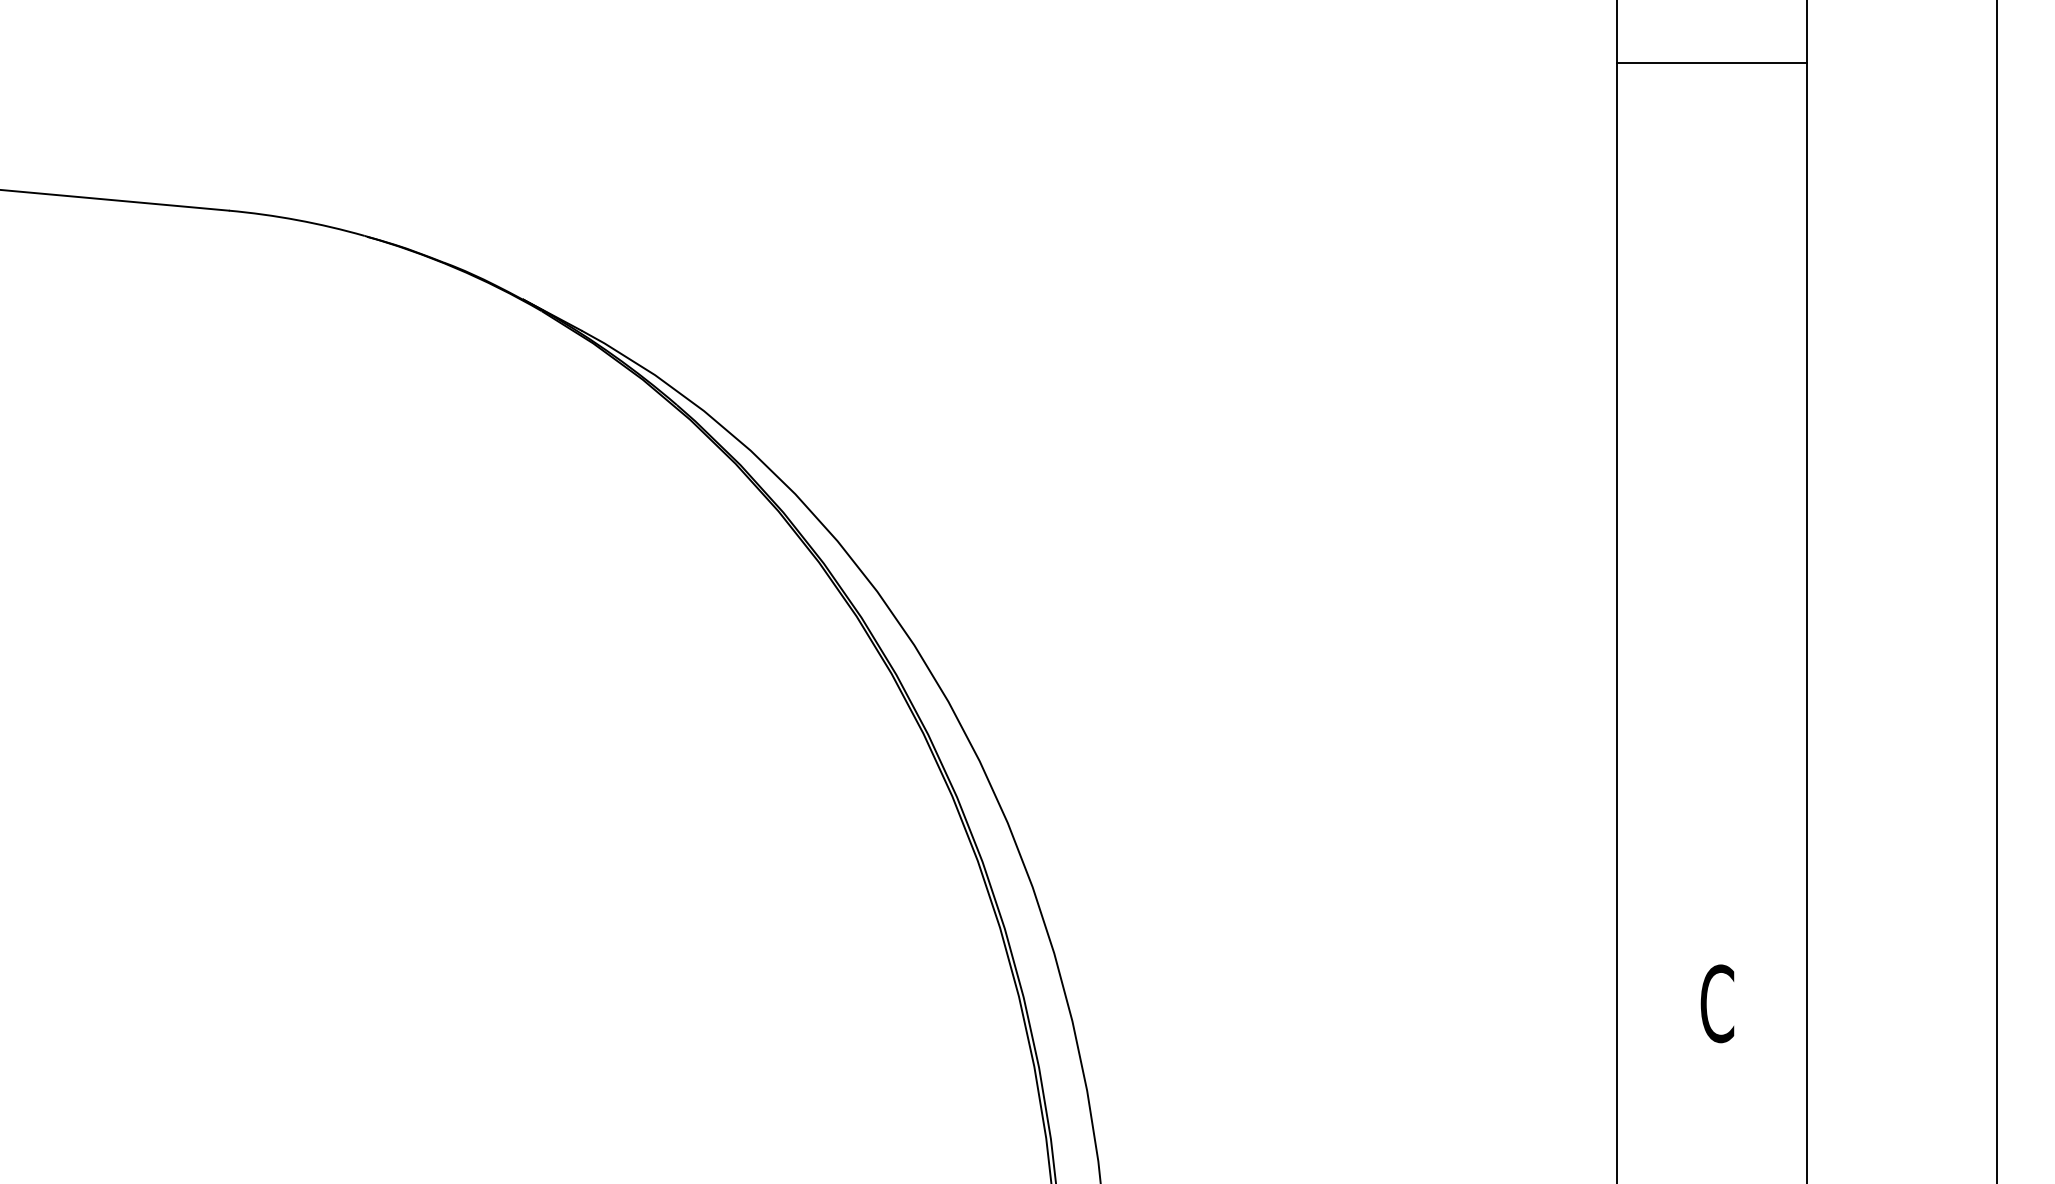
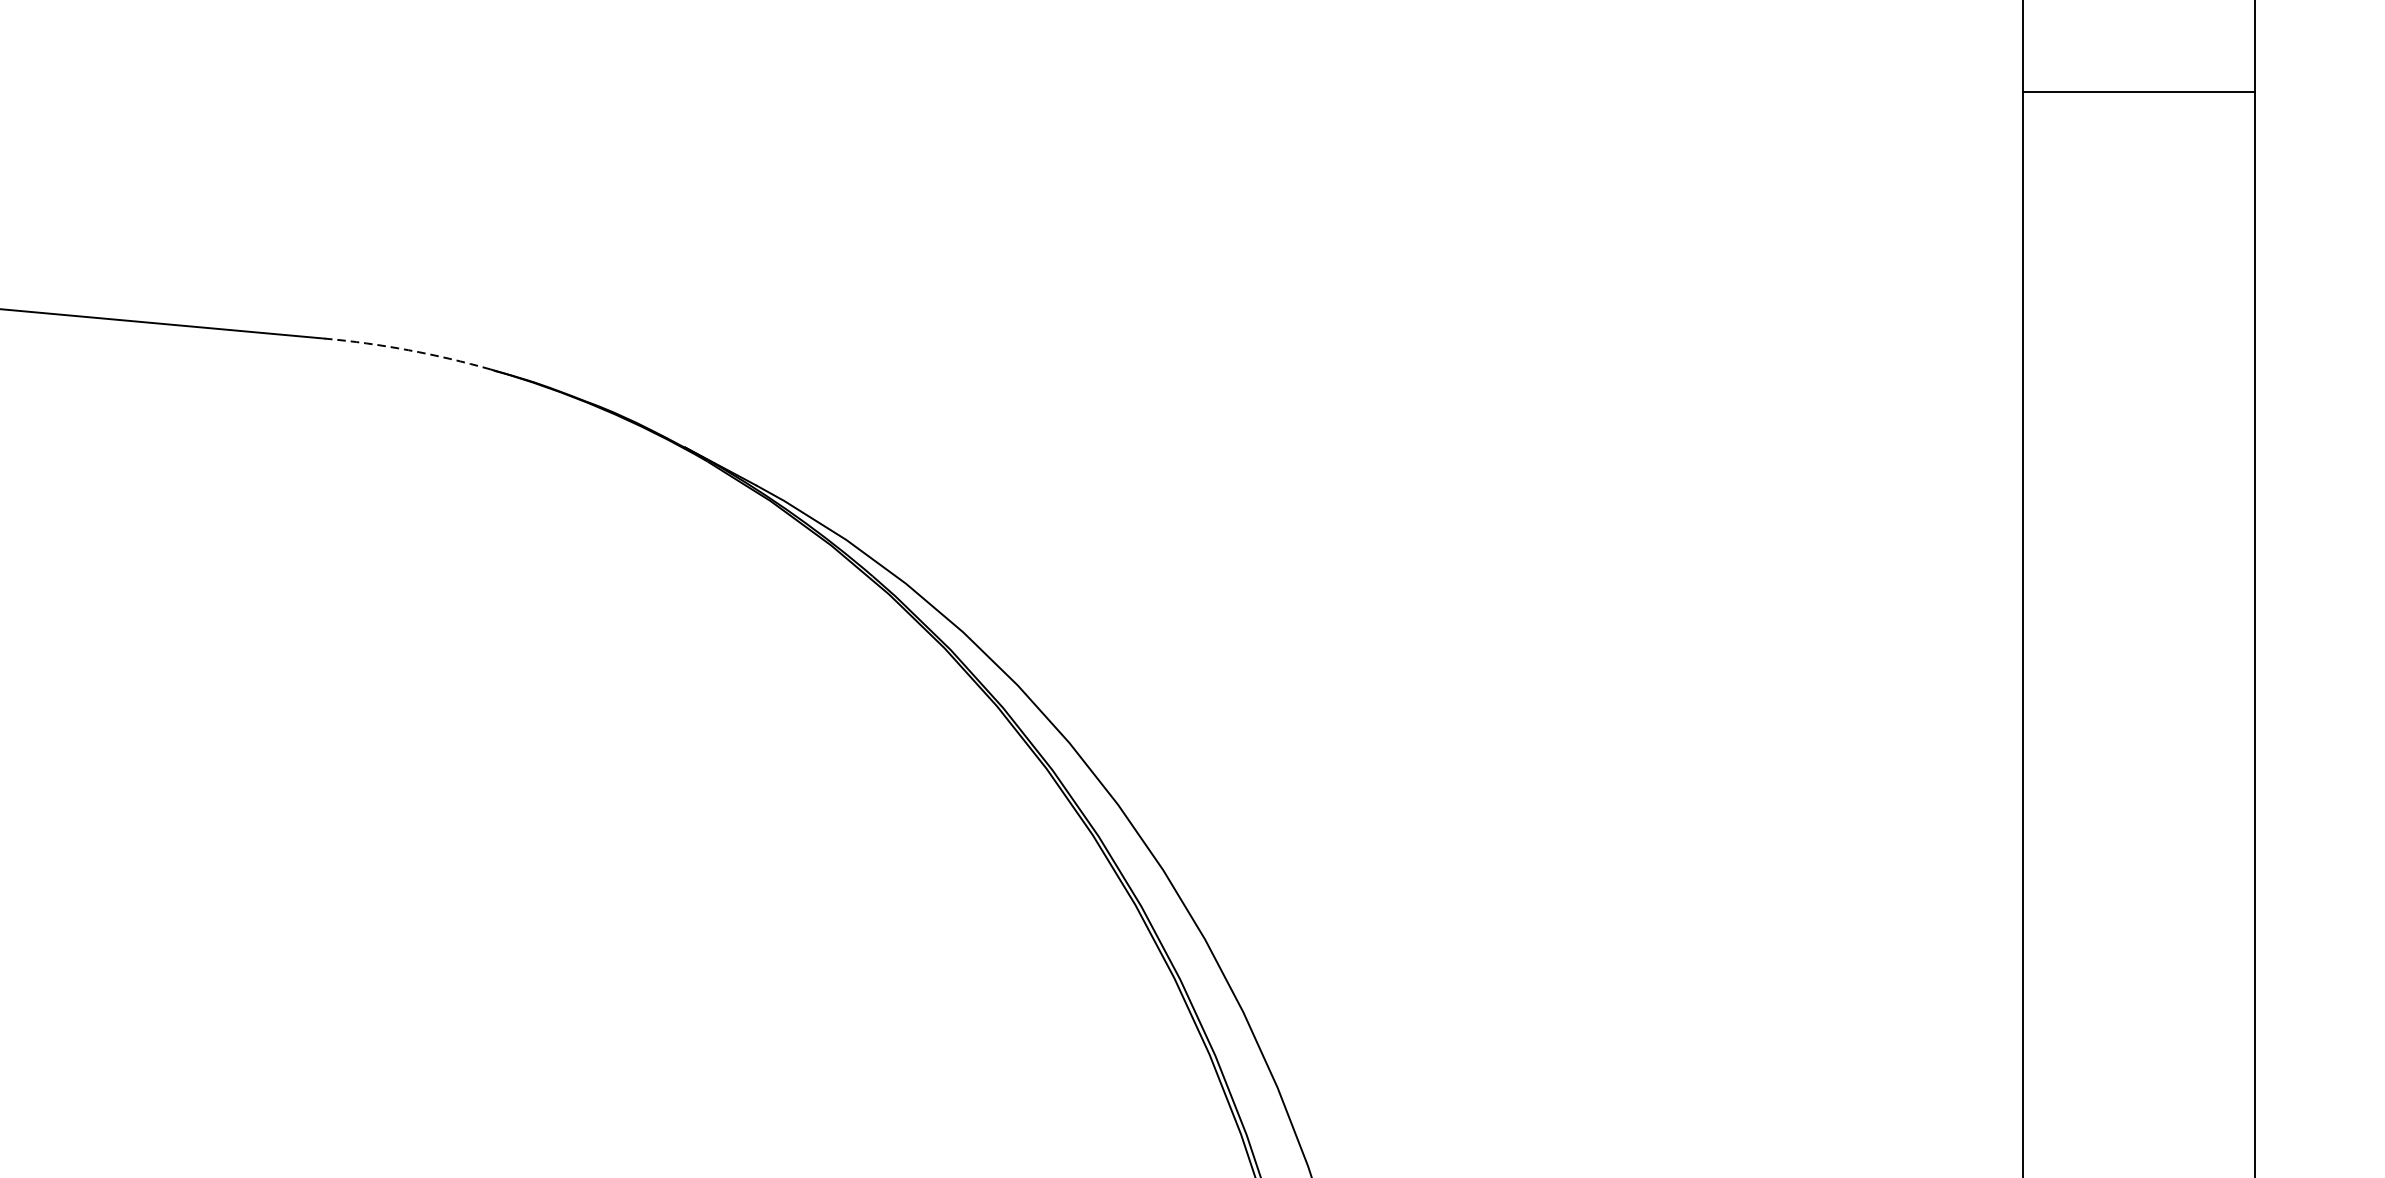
line: (1711, 62) -> (2138, 91), moved
arc: (297, 220) -> (408, 350), solid -> dashed

